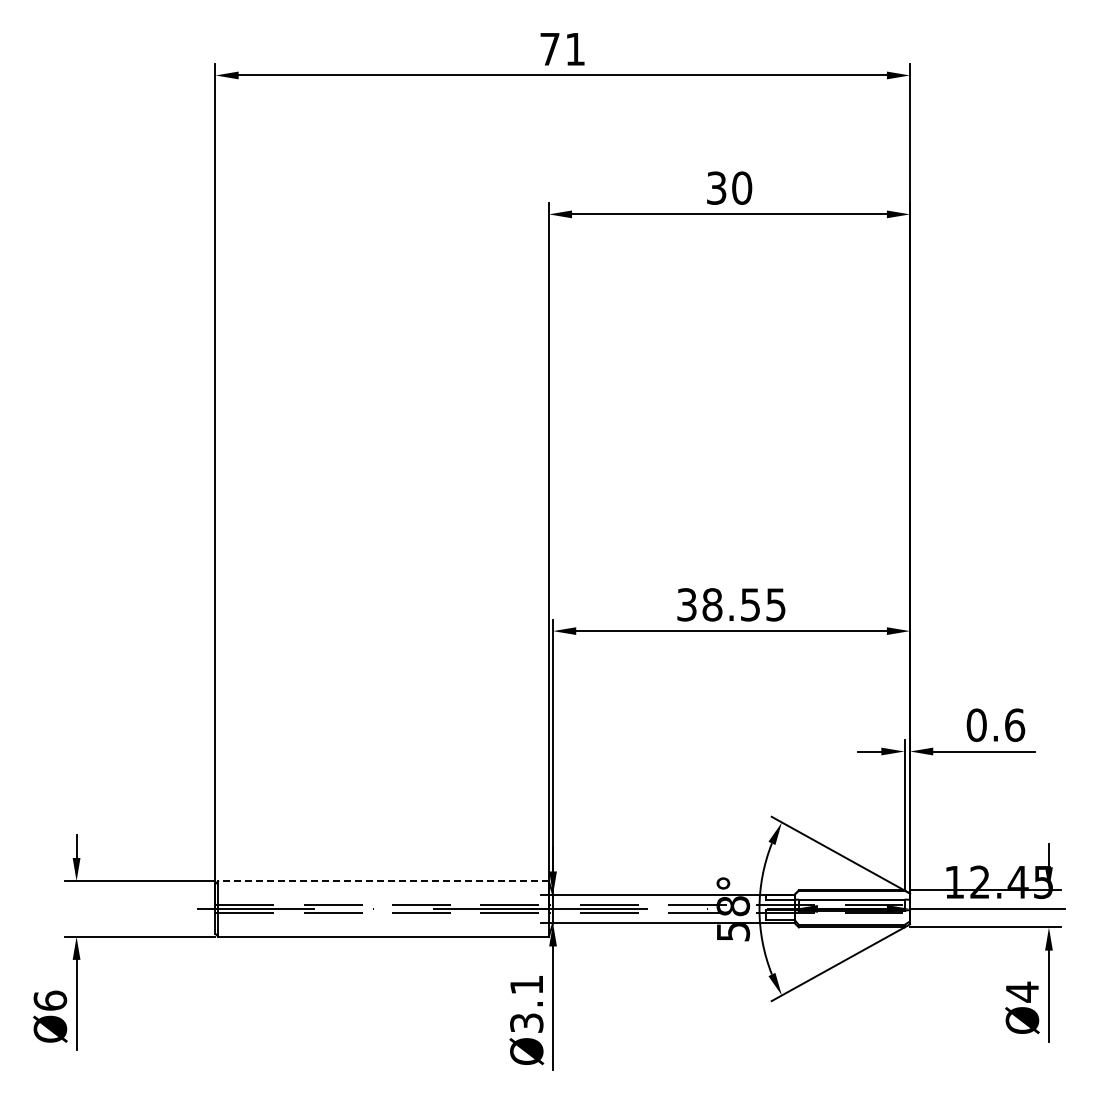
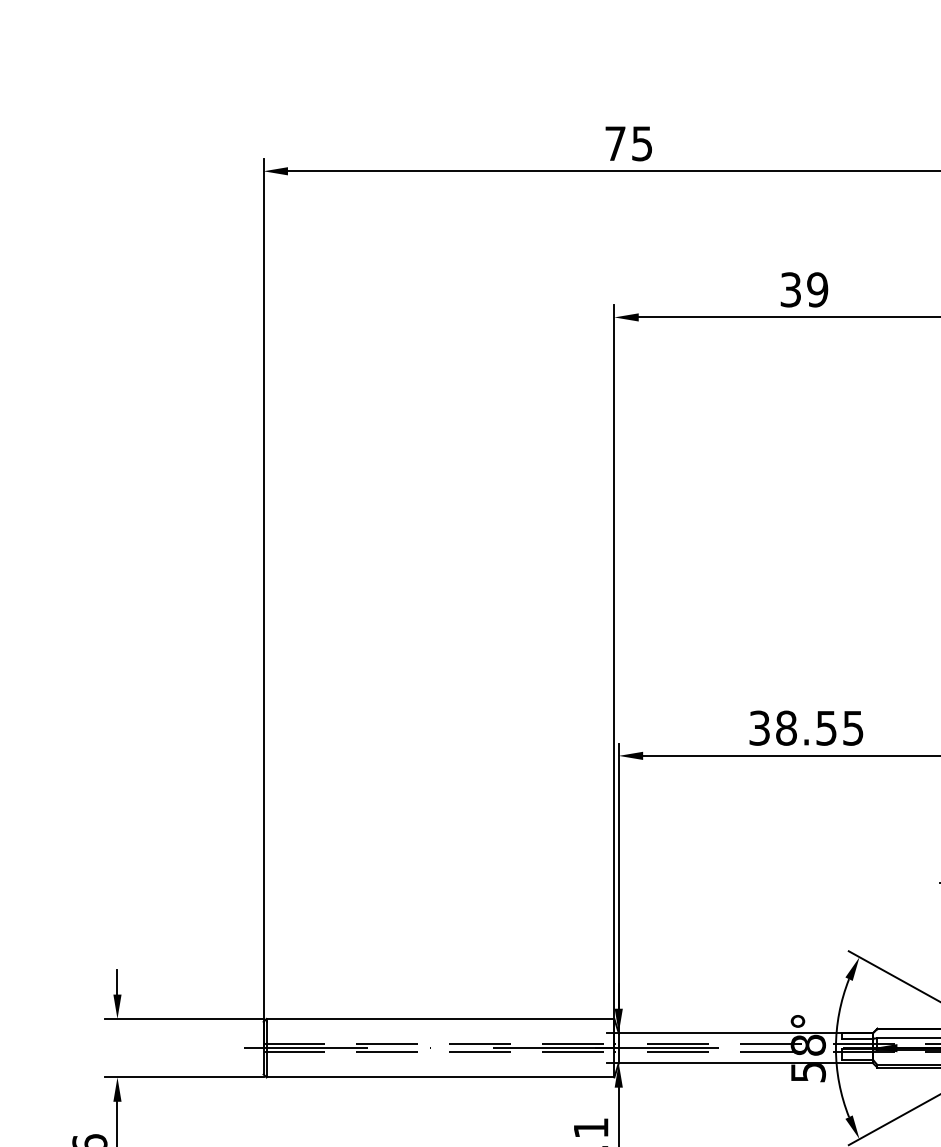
text: (574, 49) -> (641, 143), 71 -> 75
text: (742, 187) -> (818, 289), 30 -> 39
line: (383, 881) -> (440, 1019), dashed -> solid

